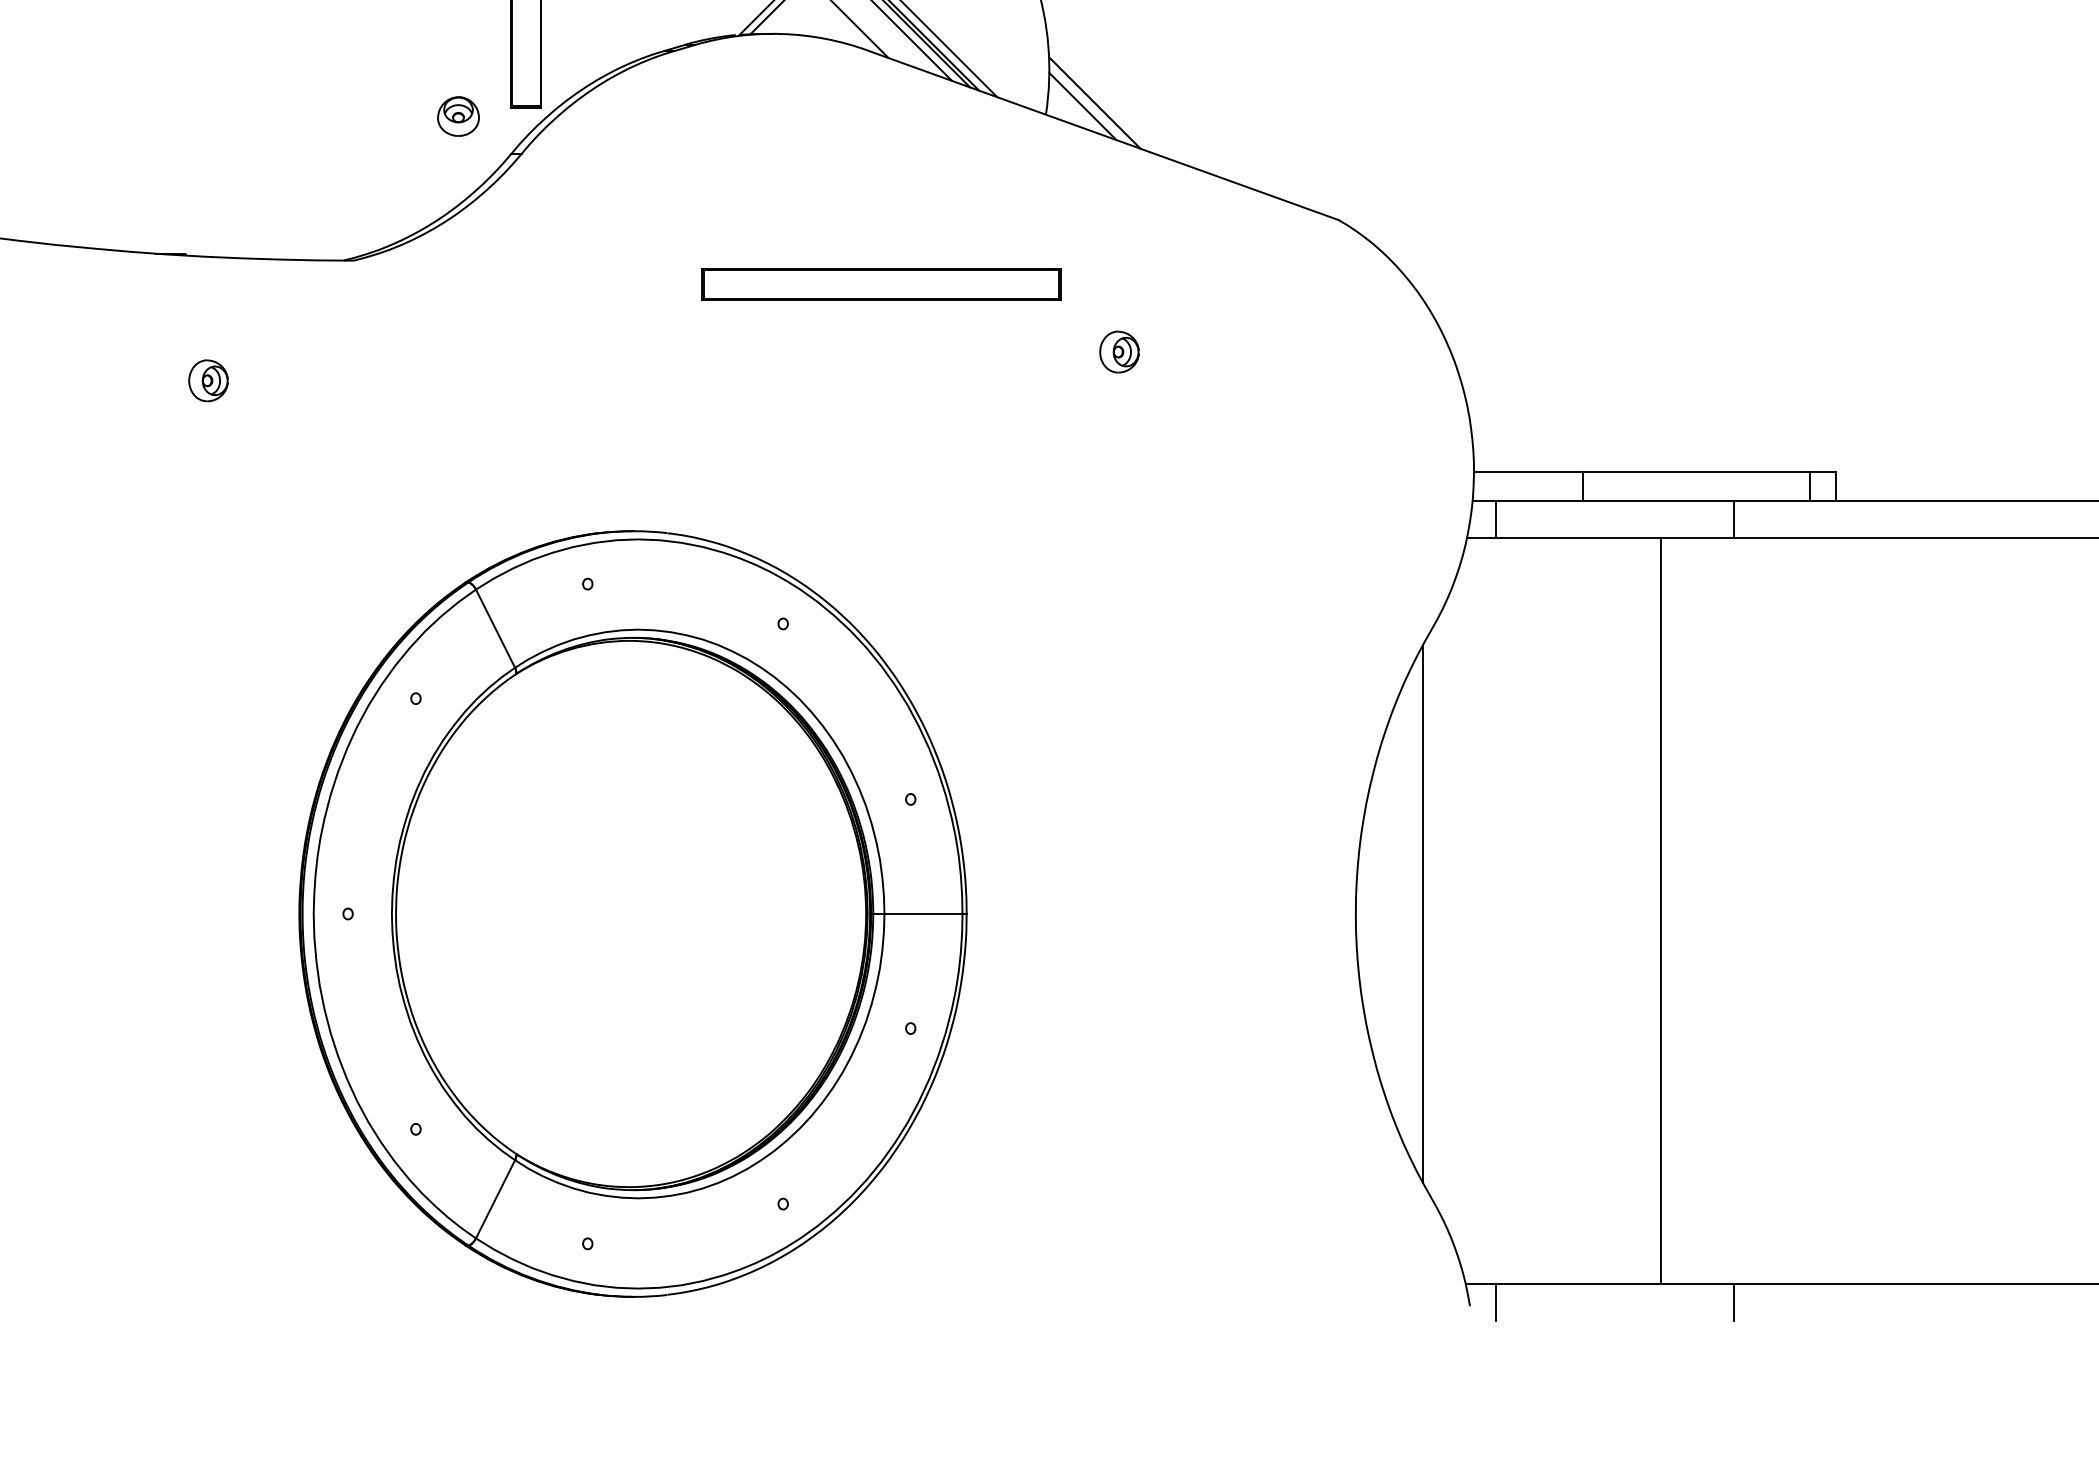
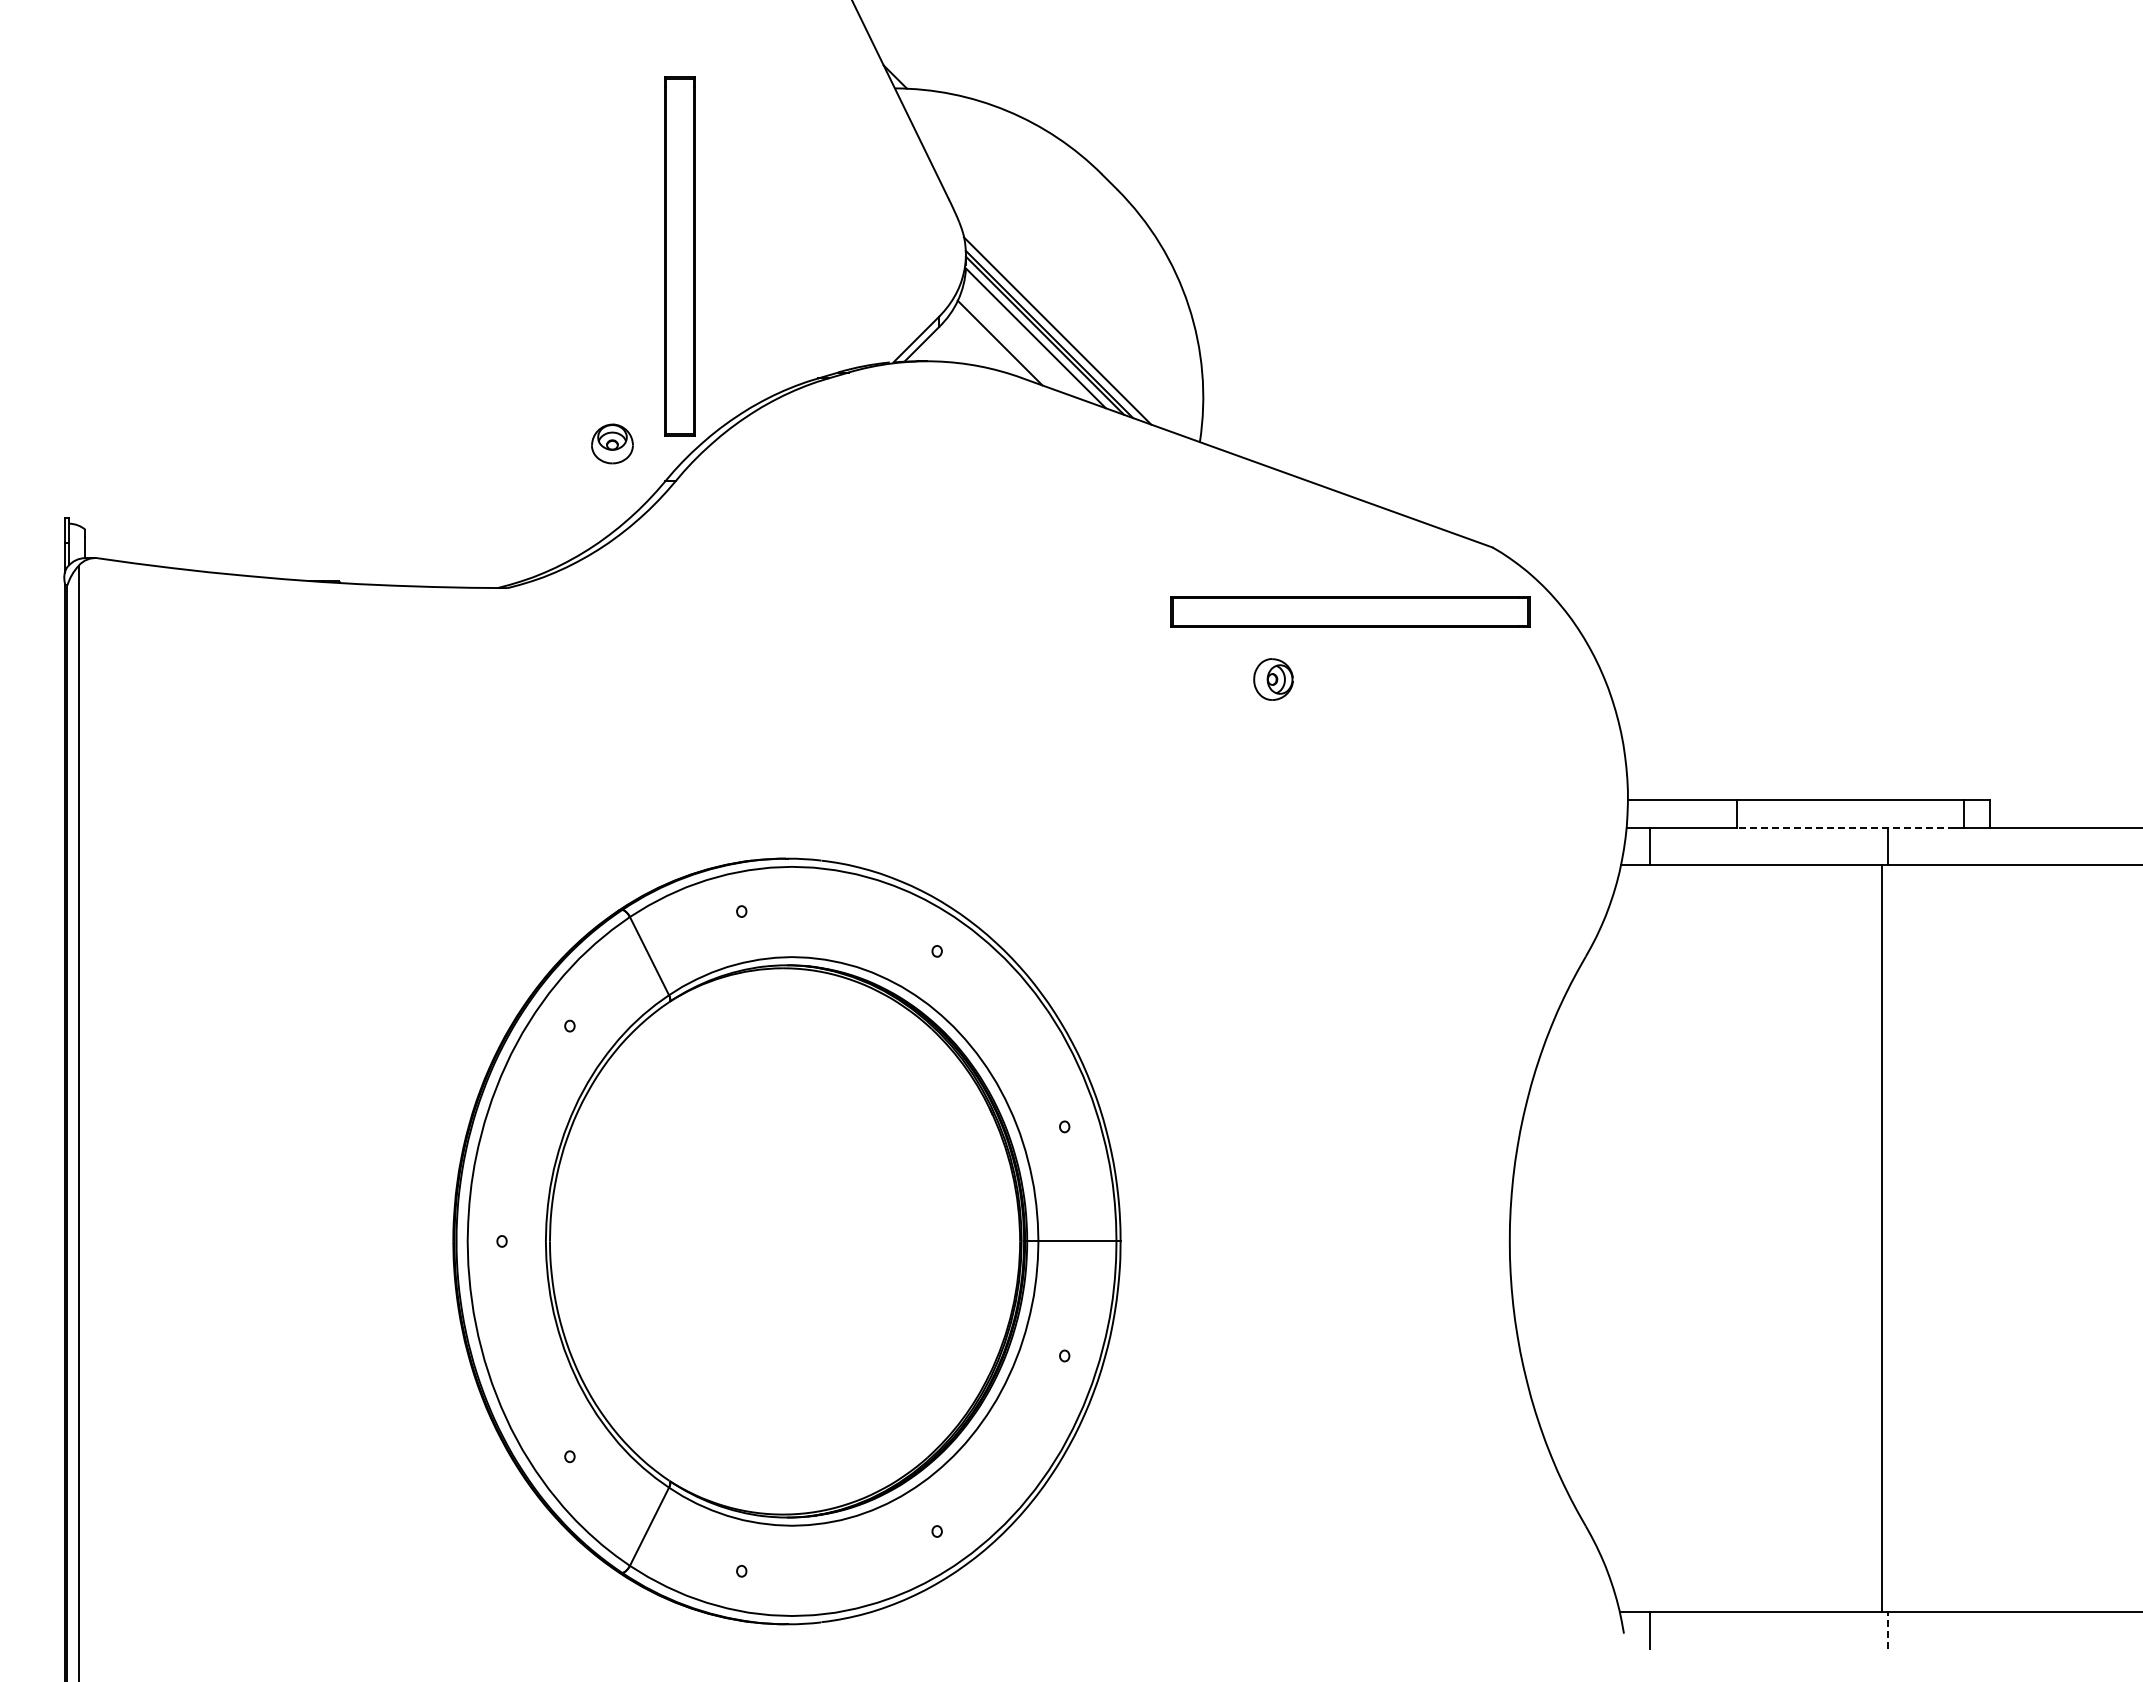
line: (1094, 103) -> (1248, 430), removed
line: (1082, 106) -> (1236, 433), removed
part: (881, 284) -> (1350, 611), moved
part: (208, 380) -> (362, 707), removed
line: (1692, 501) -> (1846, 828), solid -> dashed
line: (1661, 911) -> (1882, 1238), moved
line: (1422, 914) -> (1576, 1241), removed
line: (1734, 1302) -> (1888, 1629), solid -> dashed

